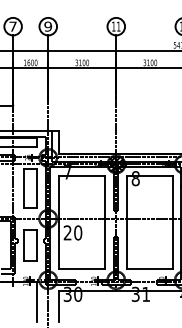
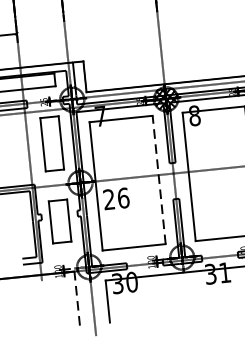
line: (105, 222) -> (159, 180), solid -> dashed
text: (78, 232) -> (123, 197), 20 -> 26
line: (37, 302) -> (77, 298), solid -> dashed

